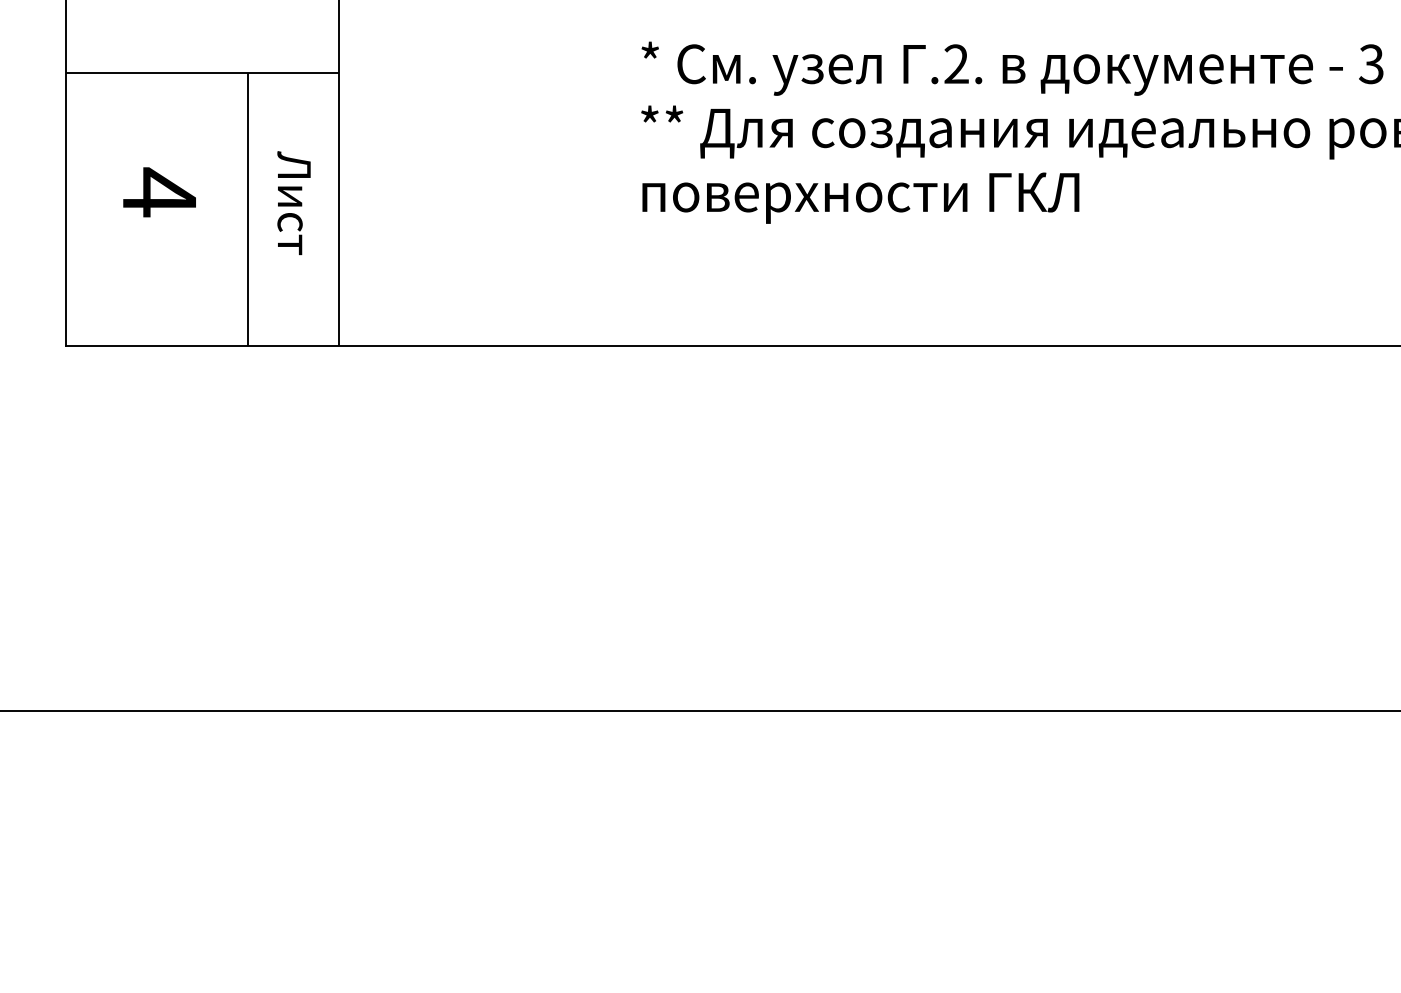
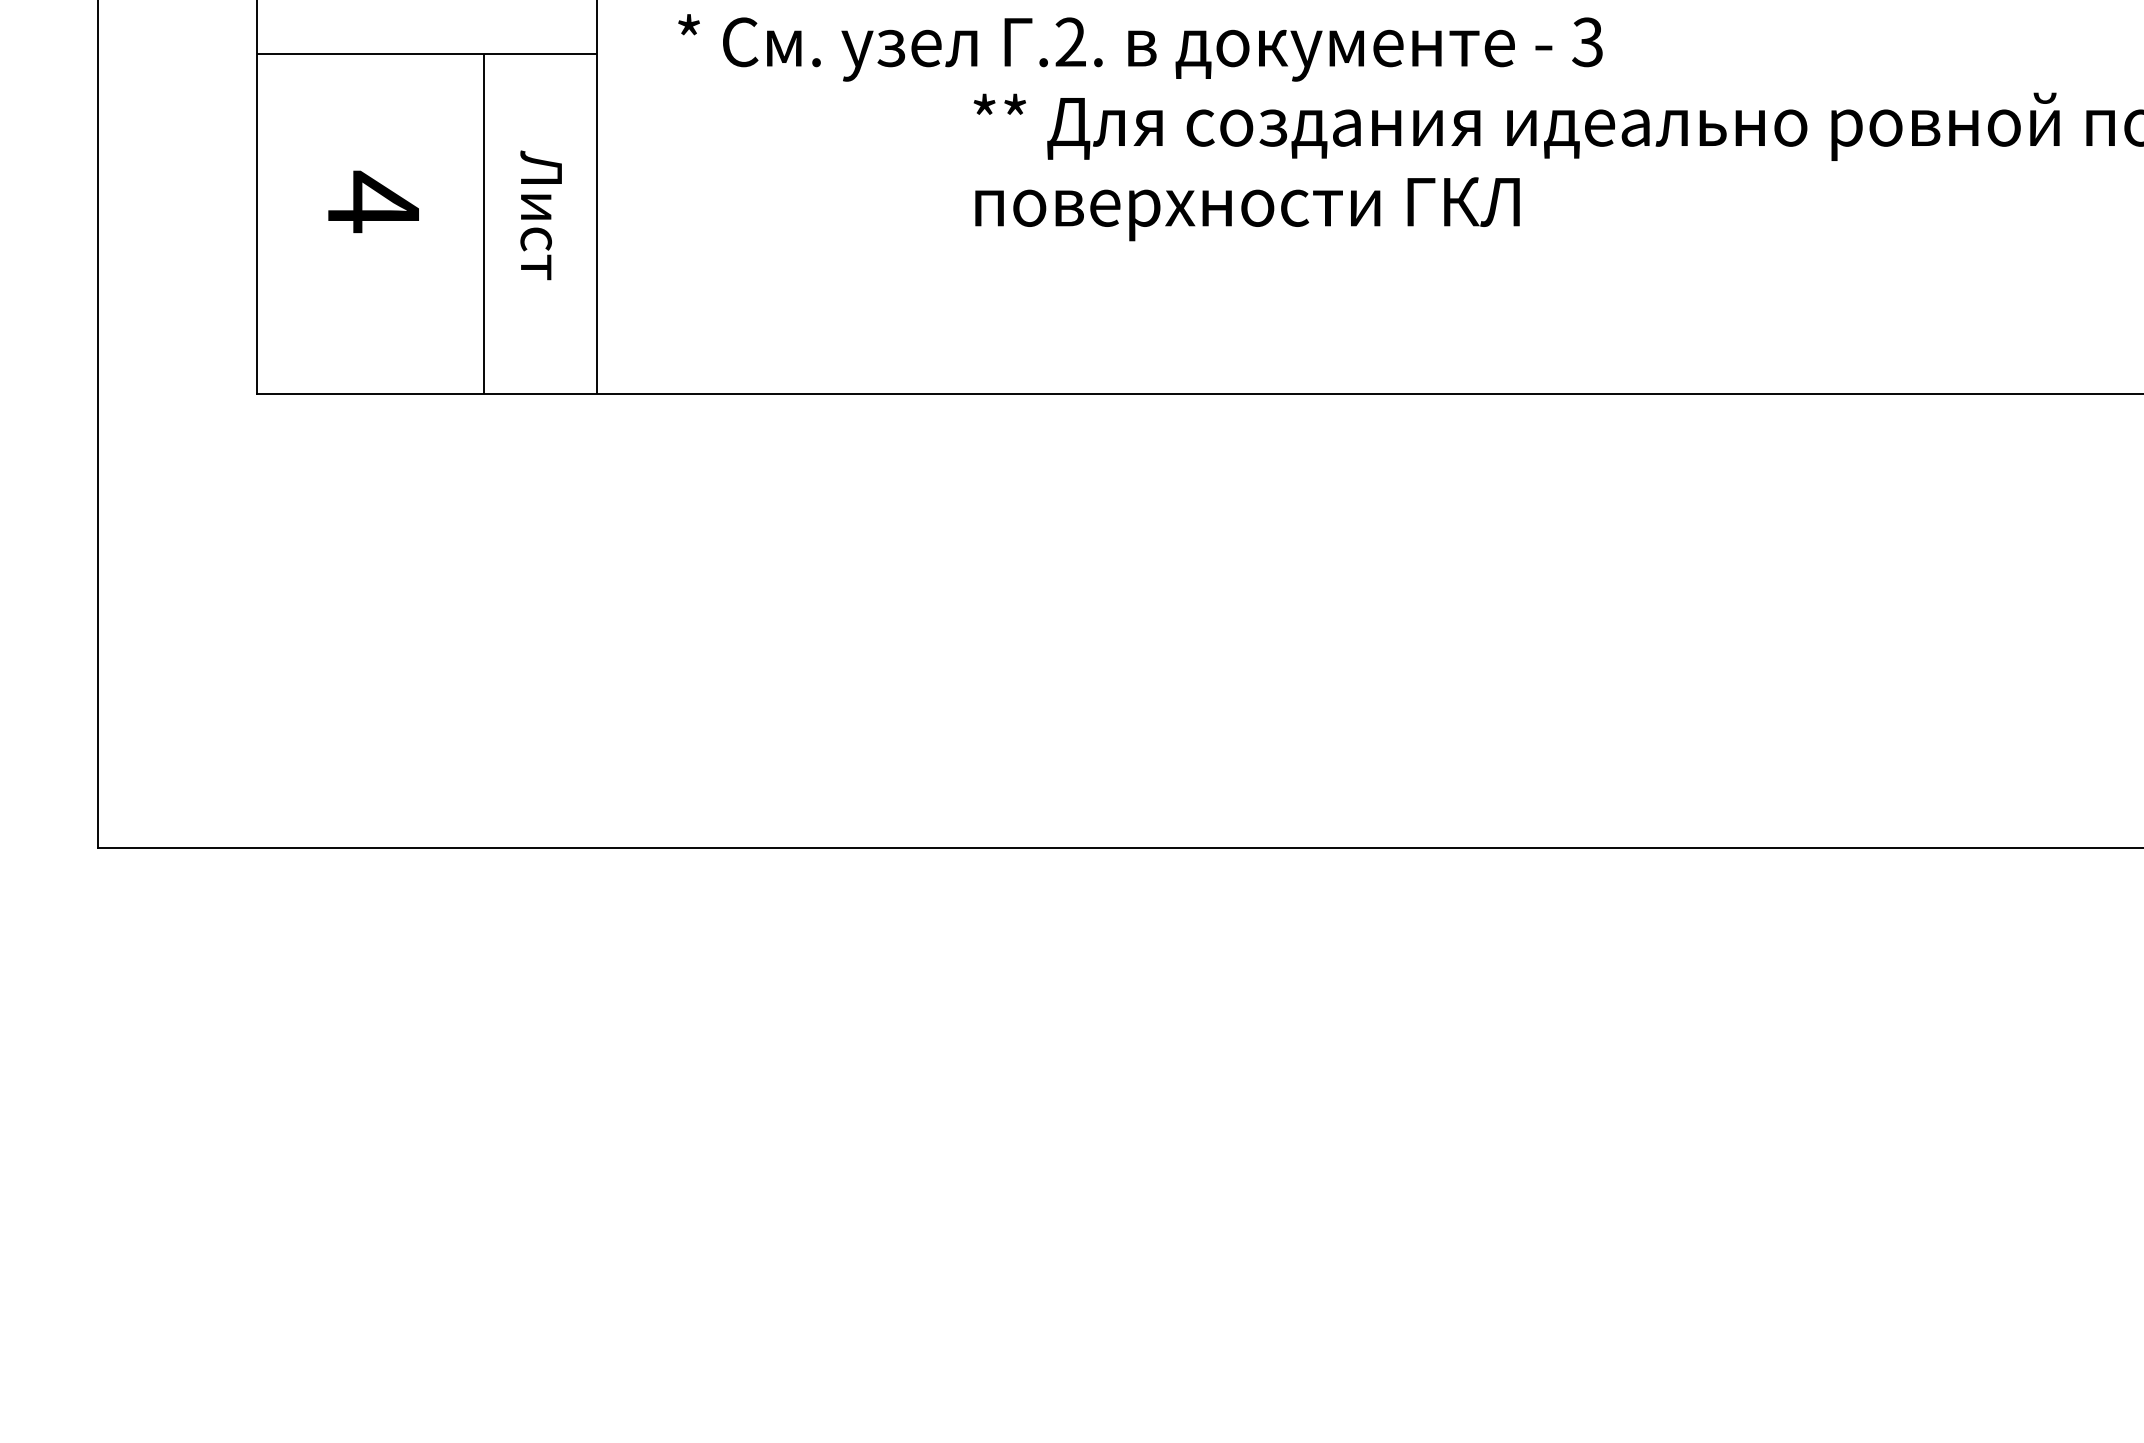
text: (1012, 68) -> (1140, 47), moved

